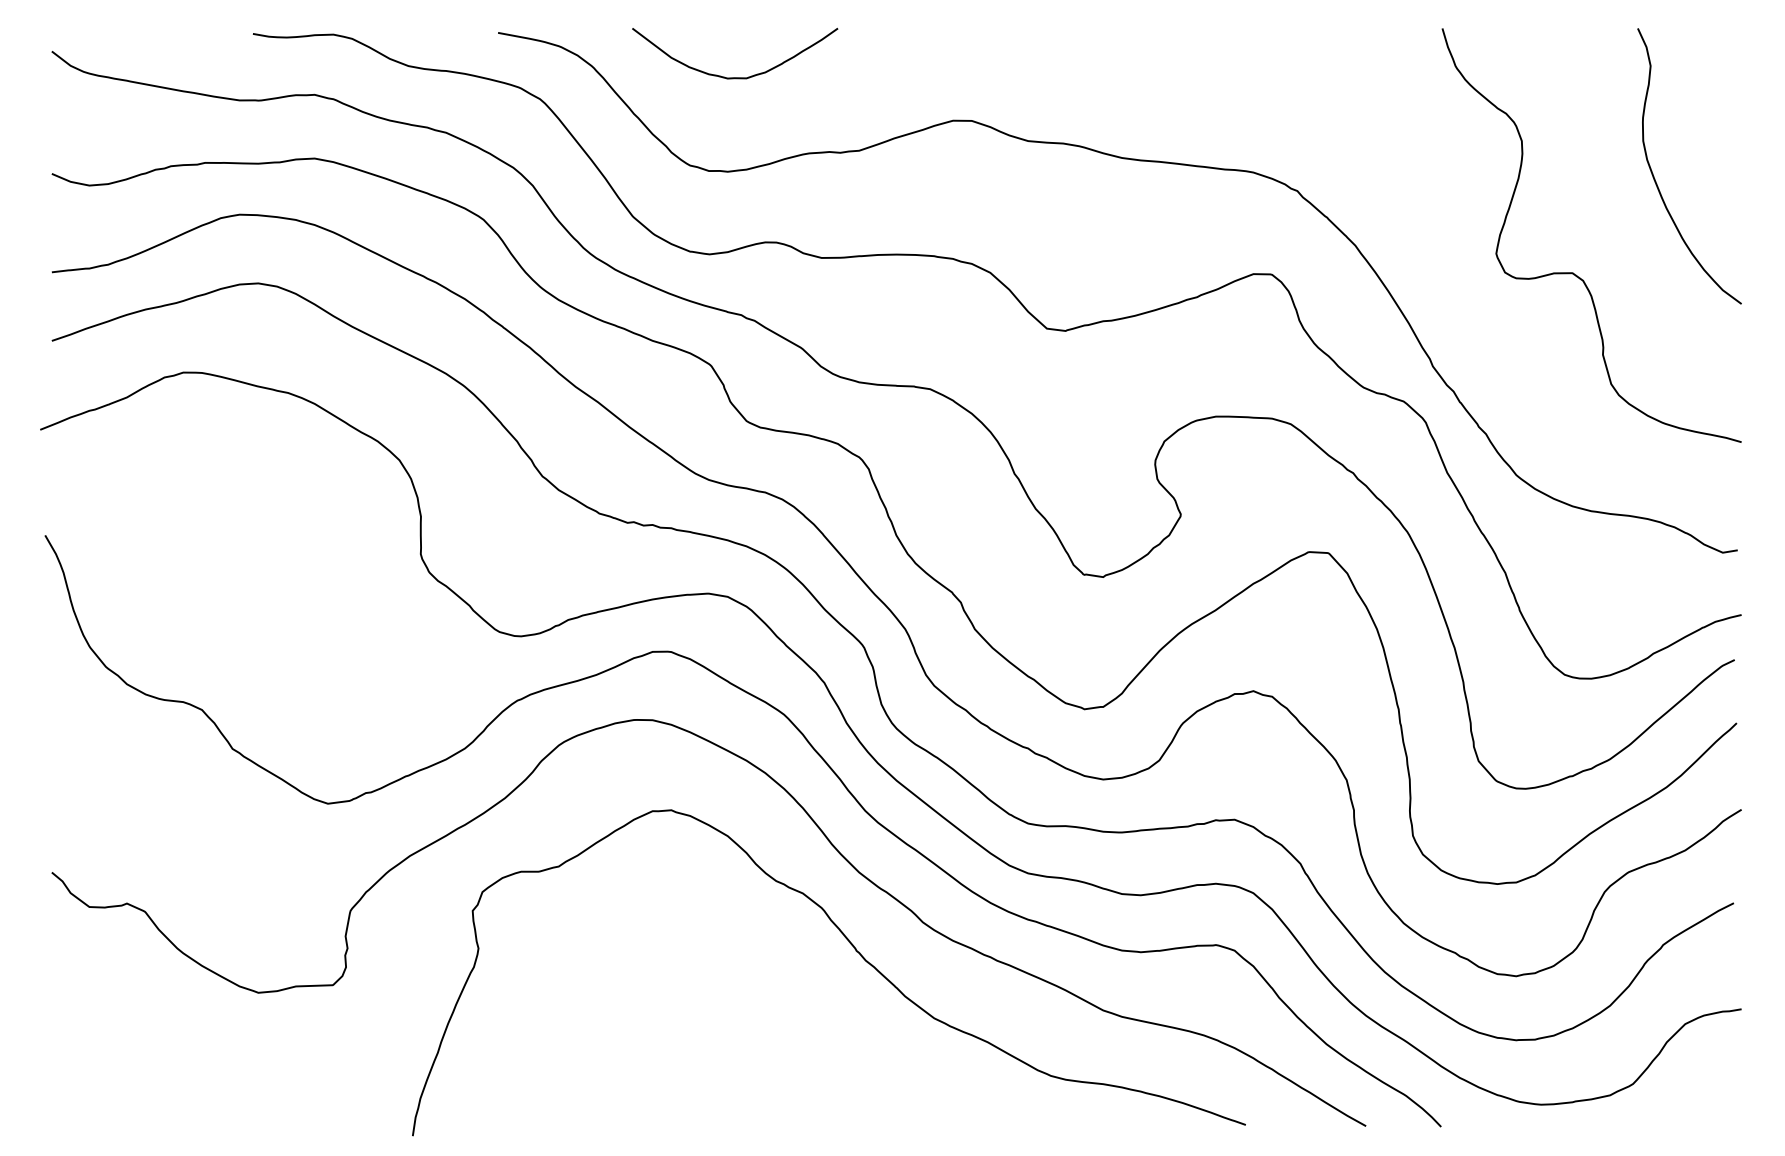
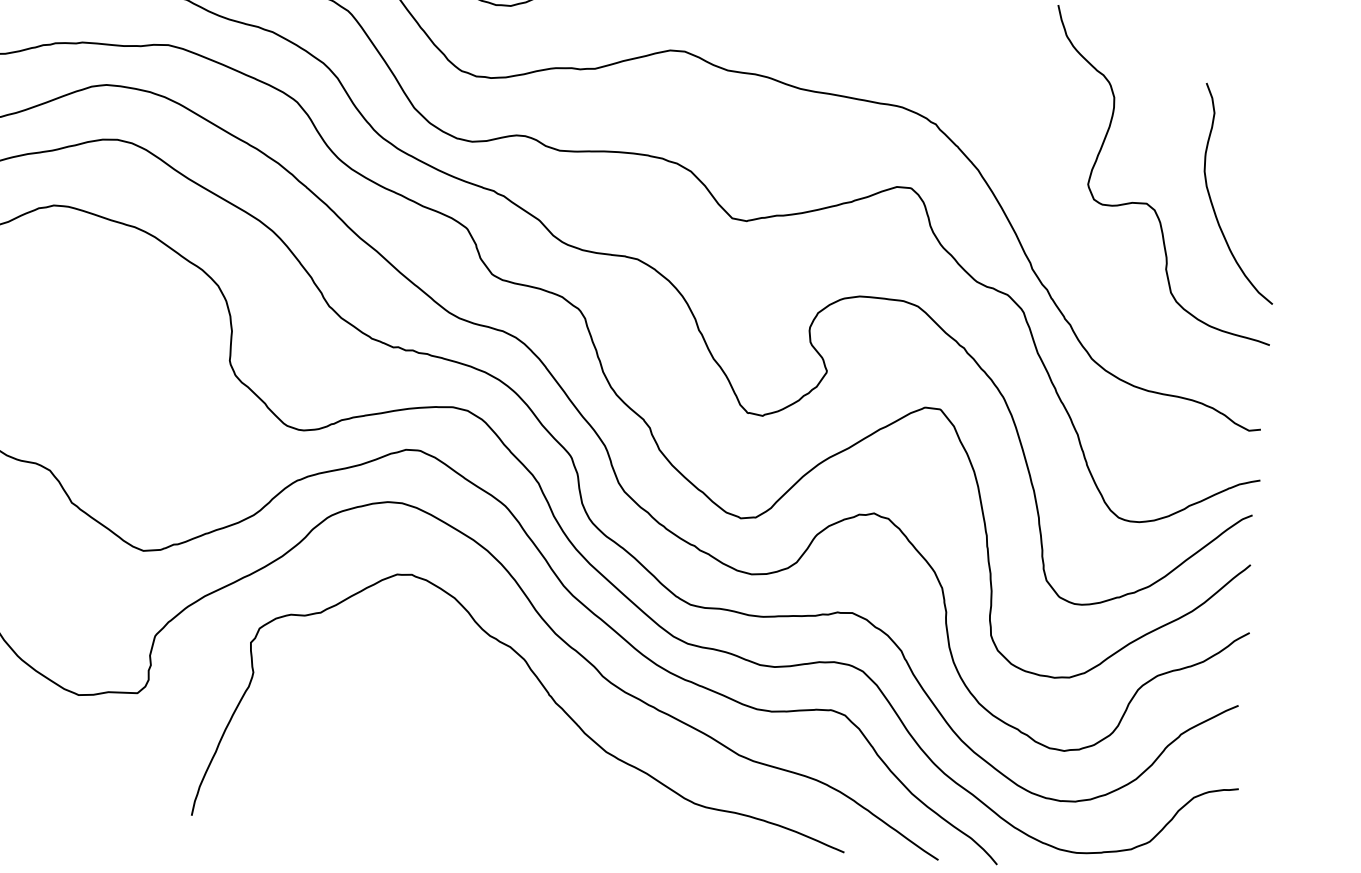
curve: (1655, 178) -> (1212, 201), moved

